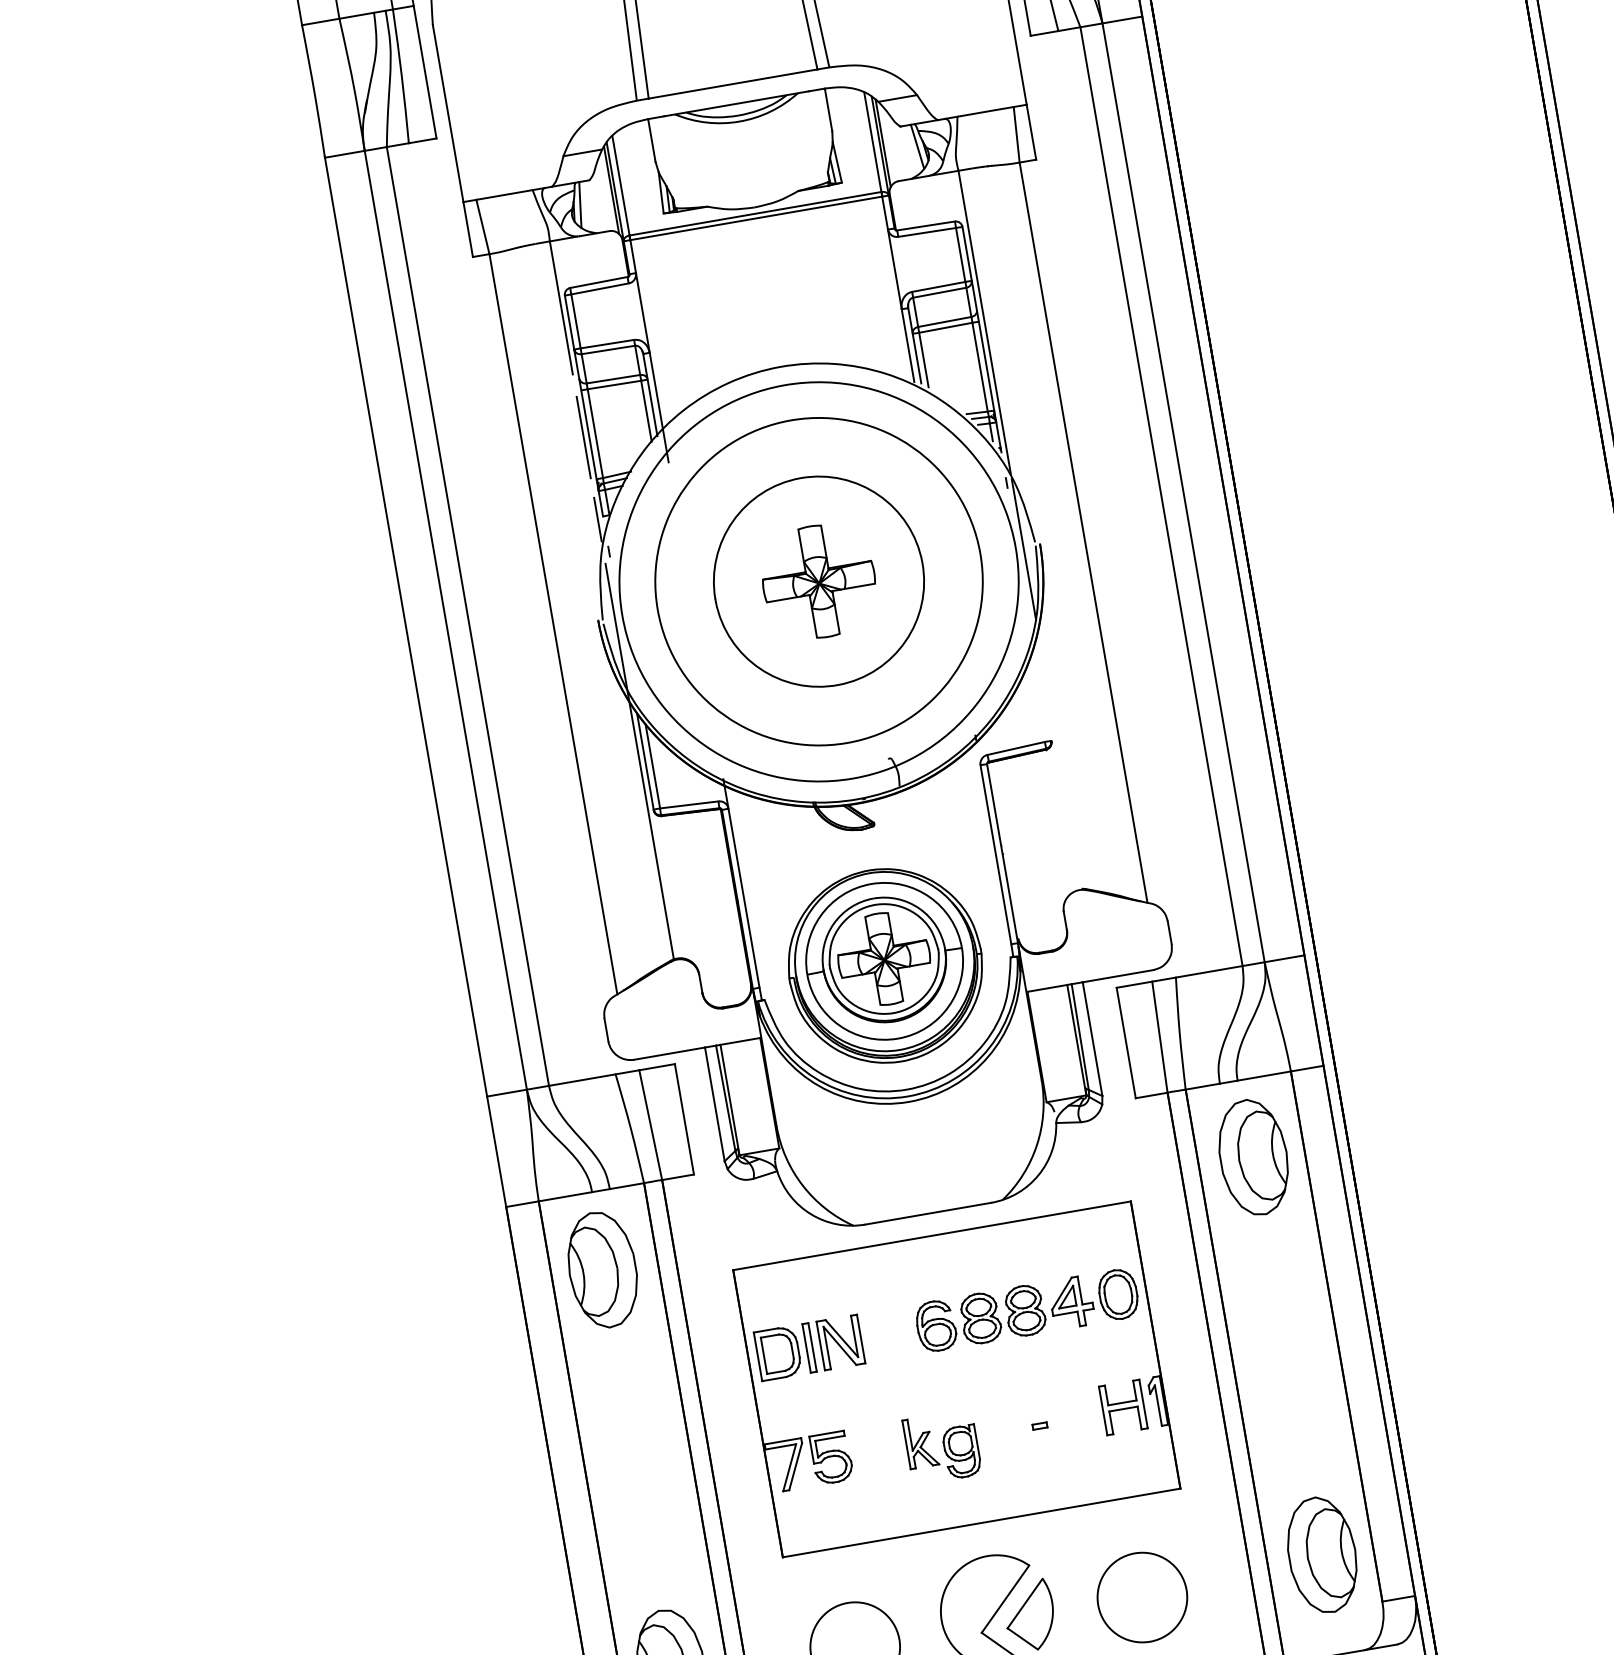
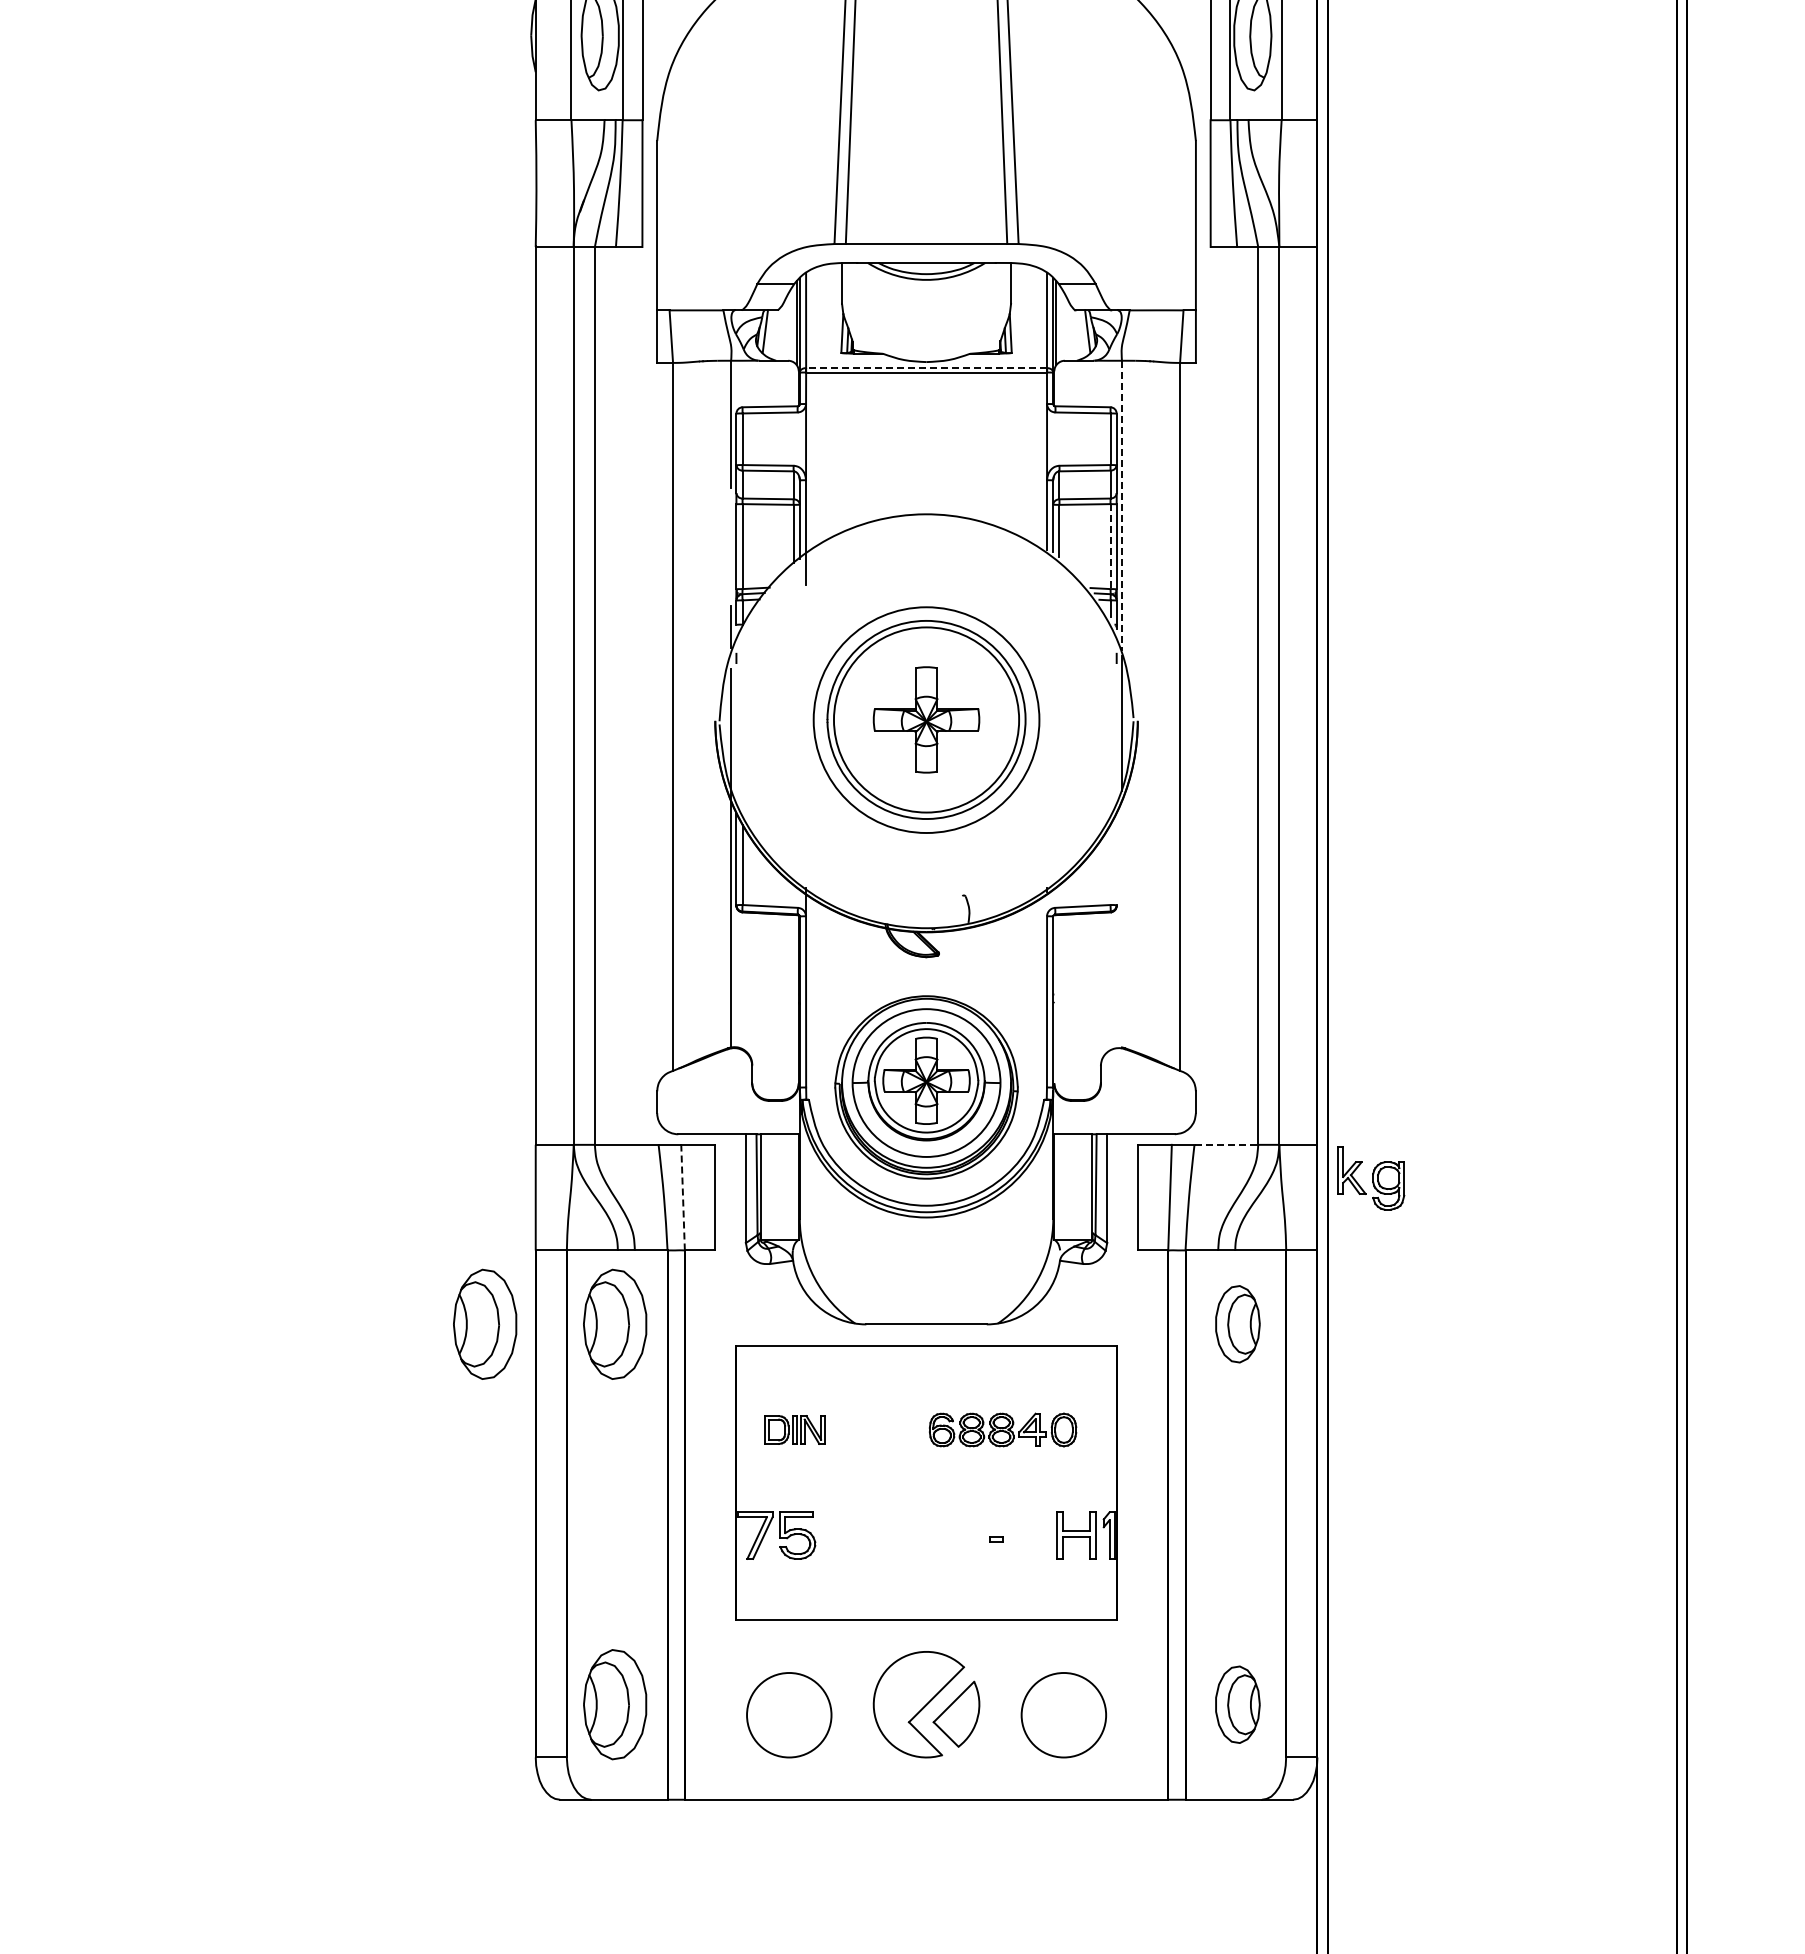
line: (755, 214) -> (926, 368), solid -> dashed
line: (984, 323) -> (1121, 506), solid -> dashed
line: (980, 368) -> (1110, 547), solid -> dashed
line: (584, 437) -> (731, 548), removed
circle: (818, 581) -> (926, 719), size x0.6
circle: (819, 582) -> (926, 720), size x0.6
line: (1209, 971) -> (1226, 1144), solid -> dashed
line: (651, 1124) -> (683, 1197), solid -> dashed
part: (1253, 1156) -> (1237, 1323), size x0.7
part: (466, 1292) -> (485, 1323), added
part: (1026, 1309) -> (1002, 1429), size x0.7
part: (809, 1347) -> (794, 1429), size x0.6
part: (942, 1447) -> (1371, 1178), moved
part: (1321, 1554) -> (1237, 1704), size x0.7

